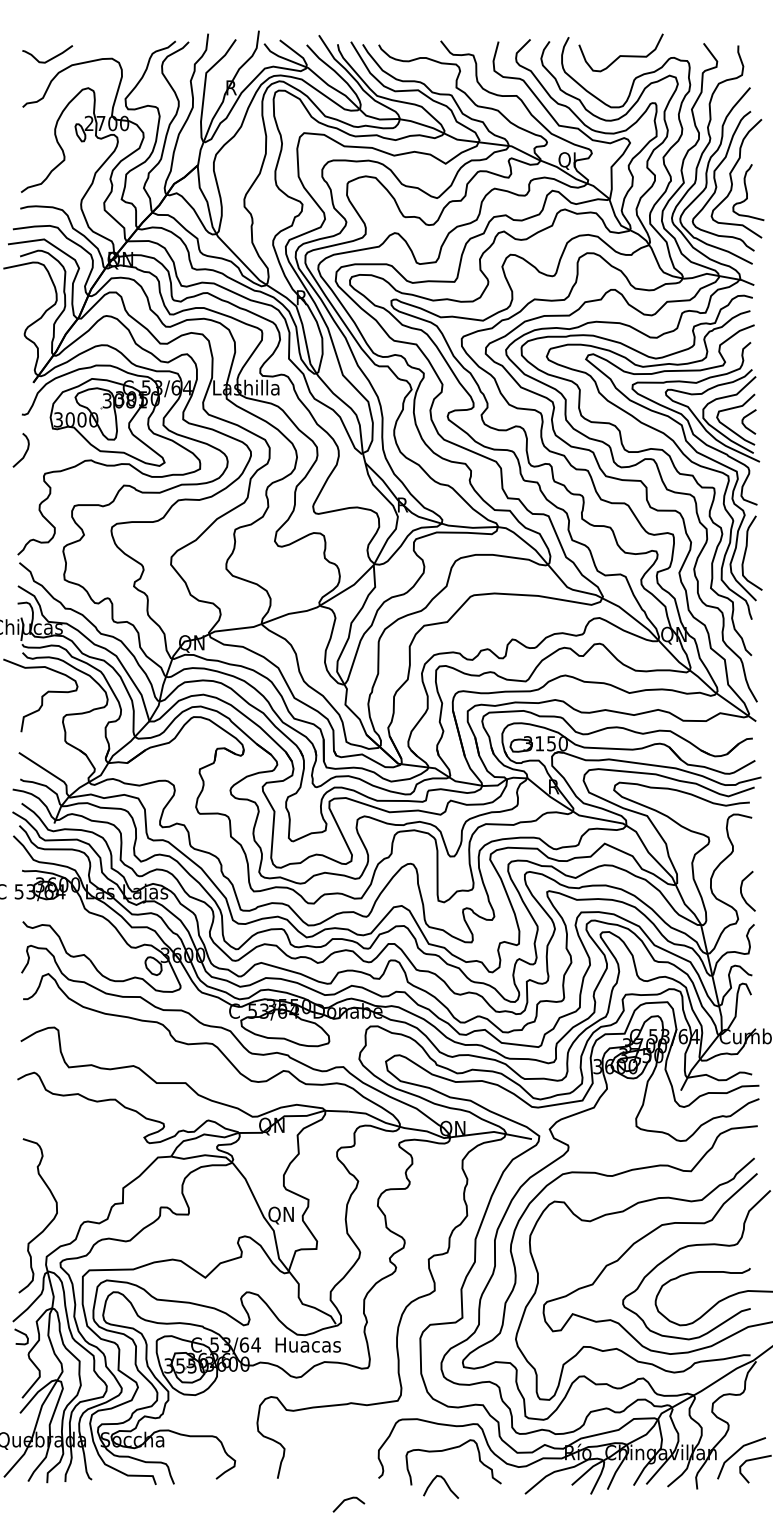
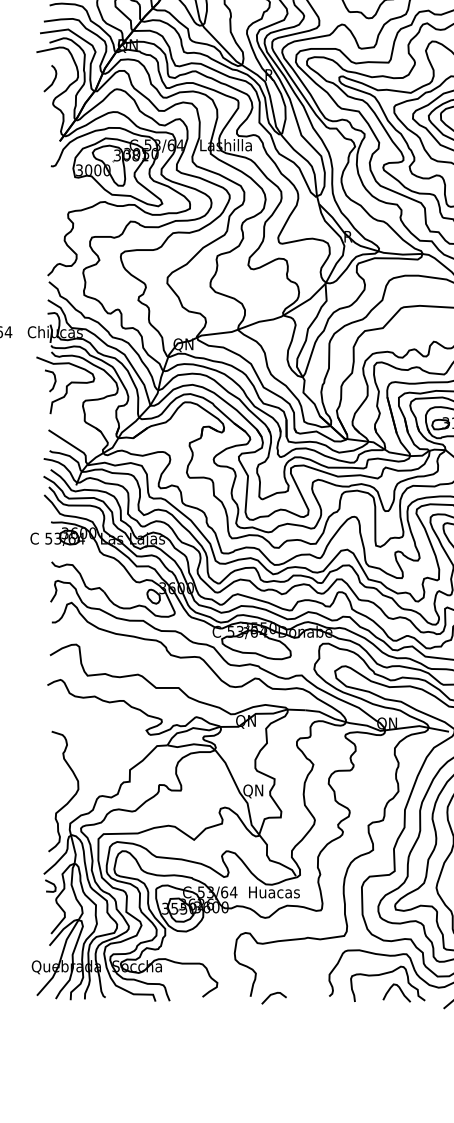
curve: (24, 453) -> (52, 81), moved
curve: (26, 688) -> (54, 380), added
curve: (444, 1482) -> (399, 989), moved
line: (347, 1500) -> (273, 995), moved

